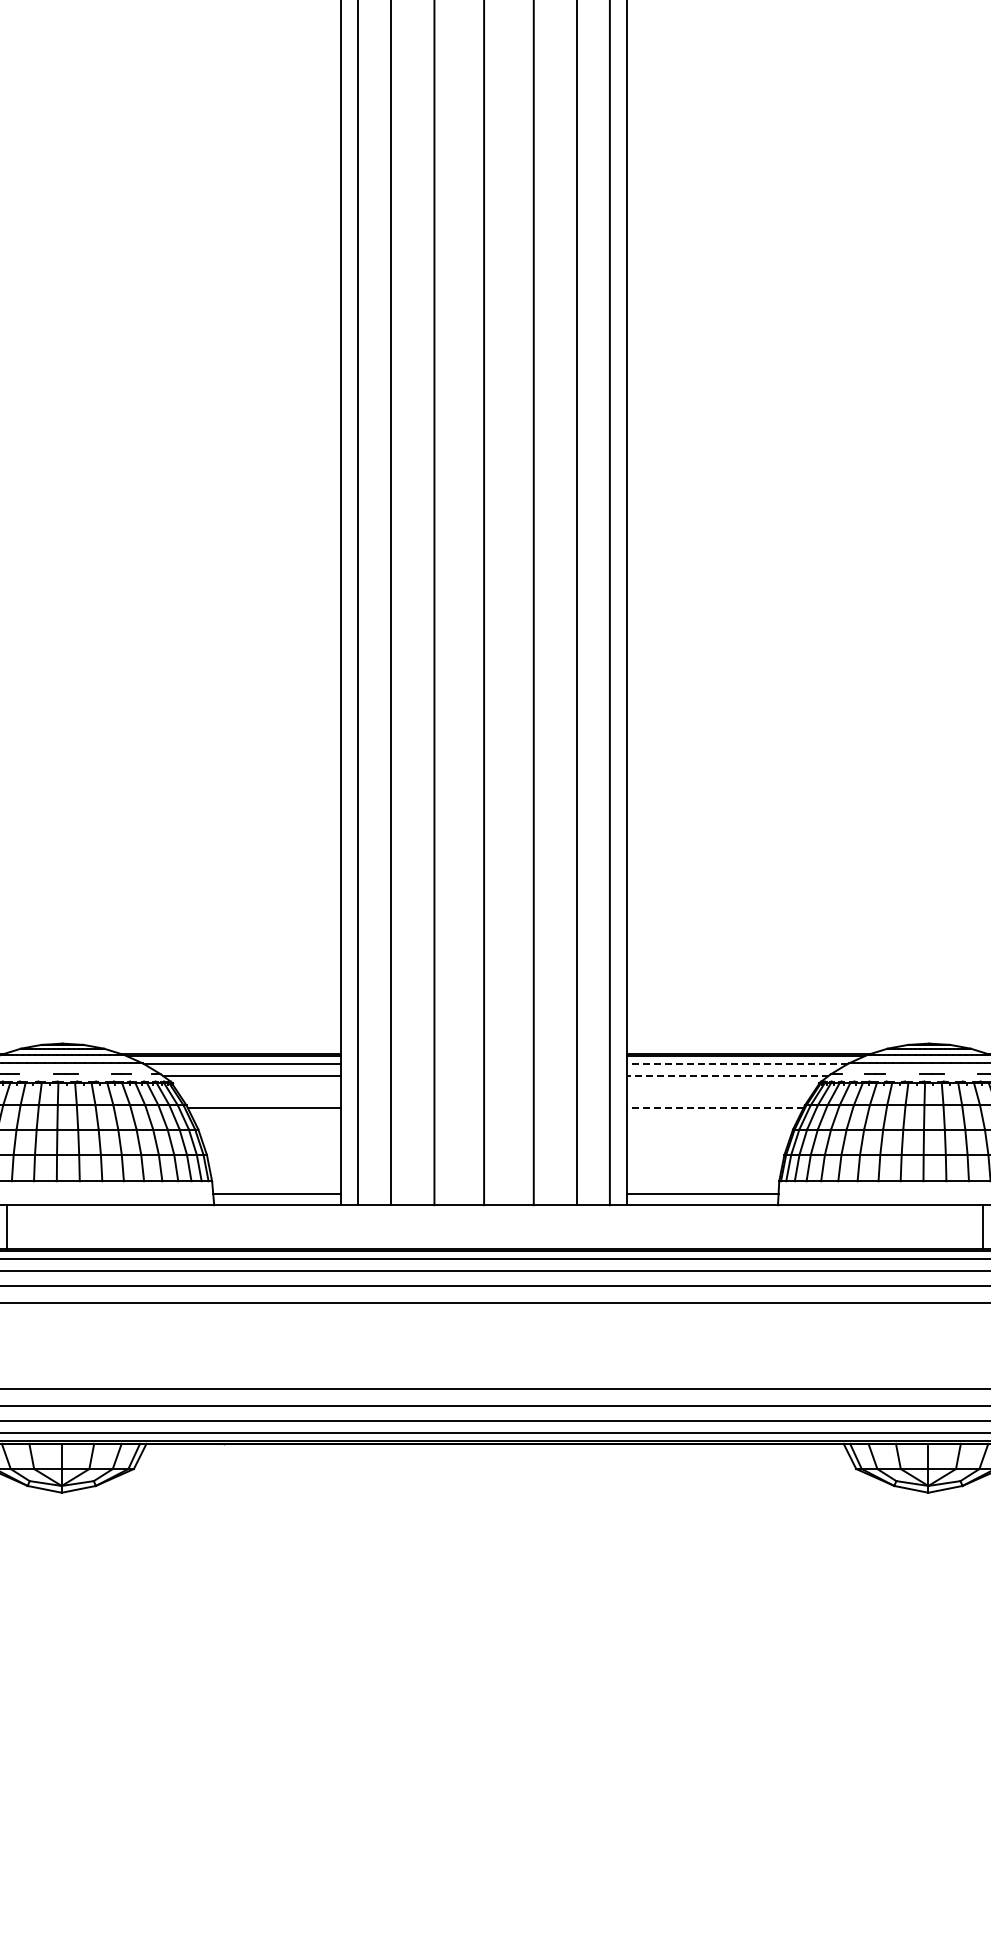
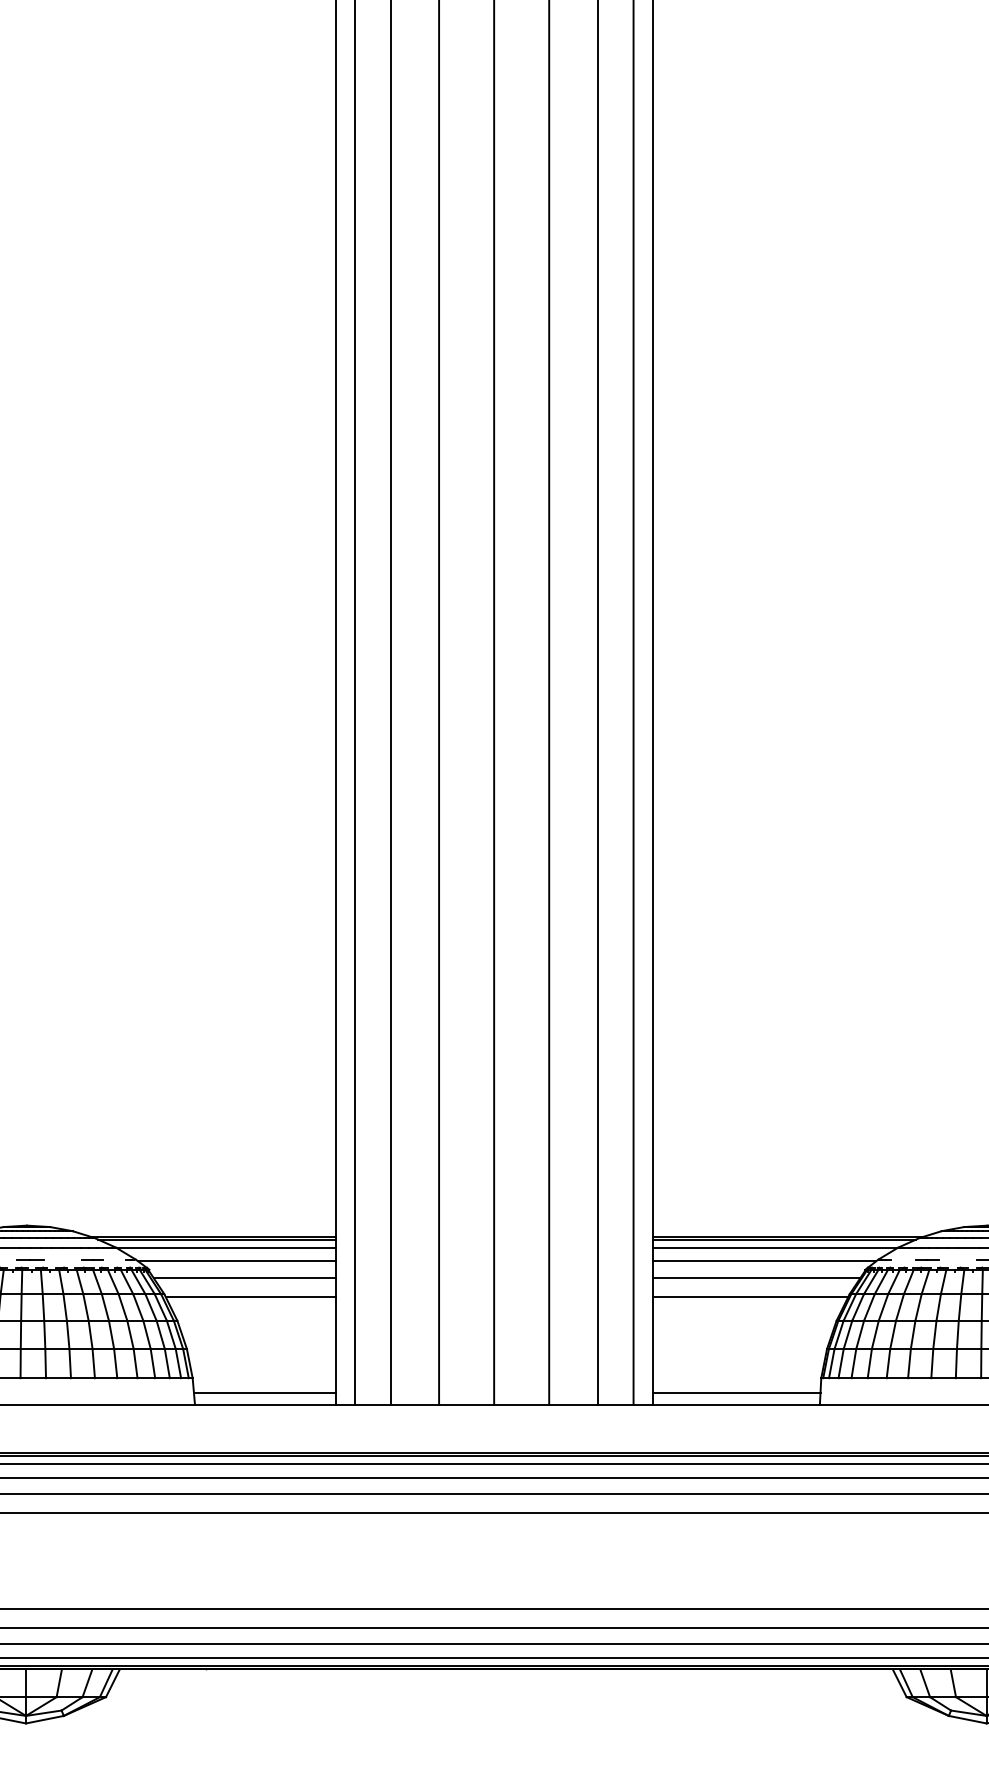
line: (737, 1063) -> (775, 1247), dashed -> solid
line: (727, 1075) -> (763, 1260), dashed -> solid
line: (258, 1090) -> (244, 1277), added
line: (720, 1090) -> (756, 1277), added
line: (714, 1107) -> (749, 1296), dashed -> solid

